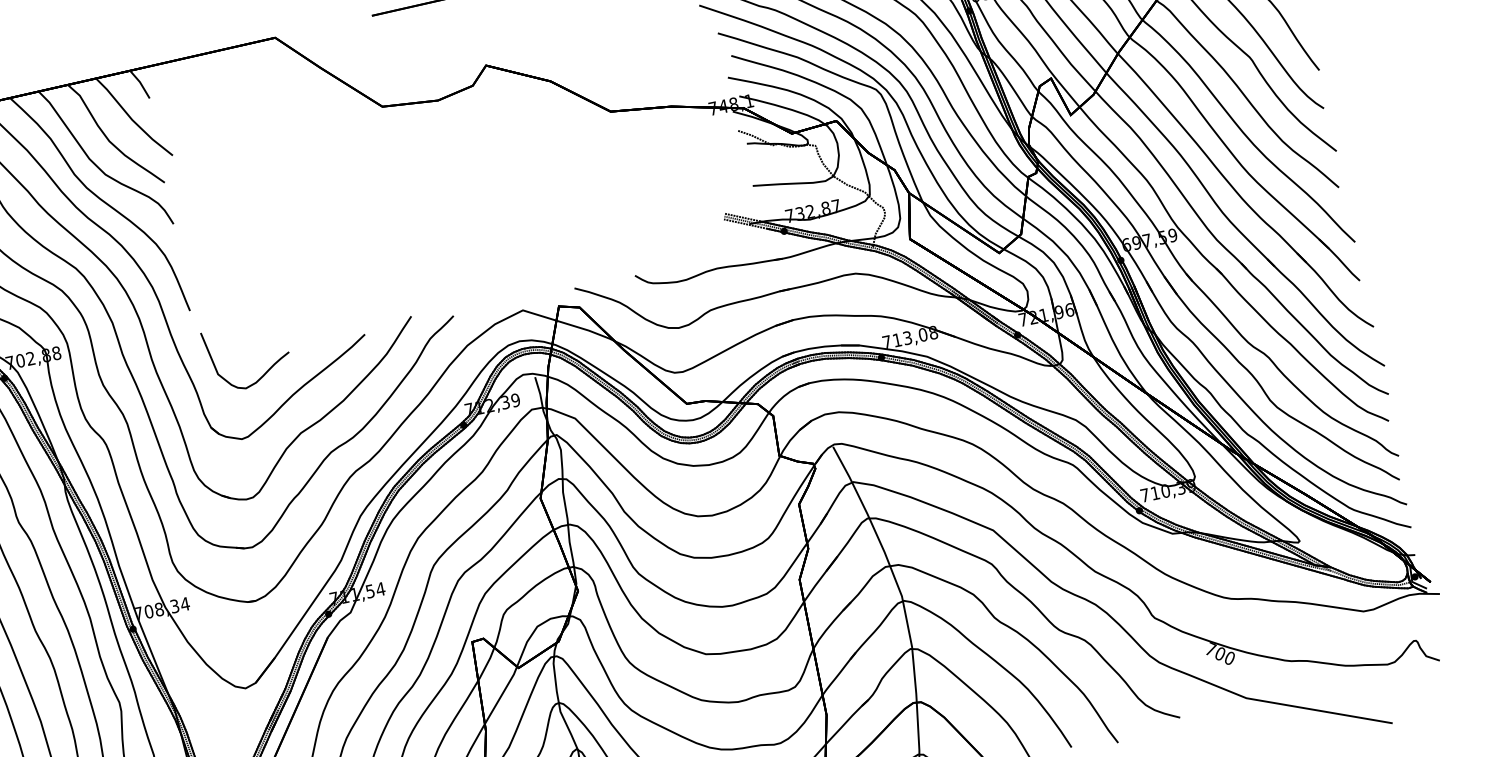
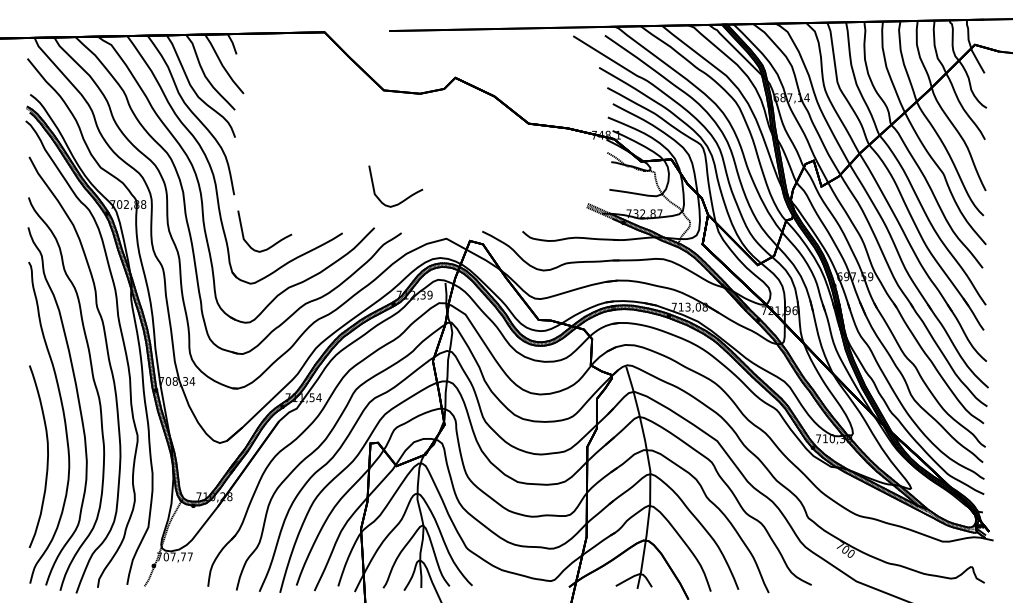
curve: (449, 260) -> (406, 197), added

